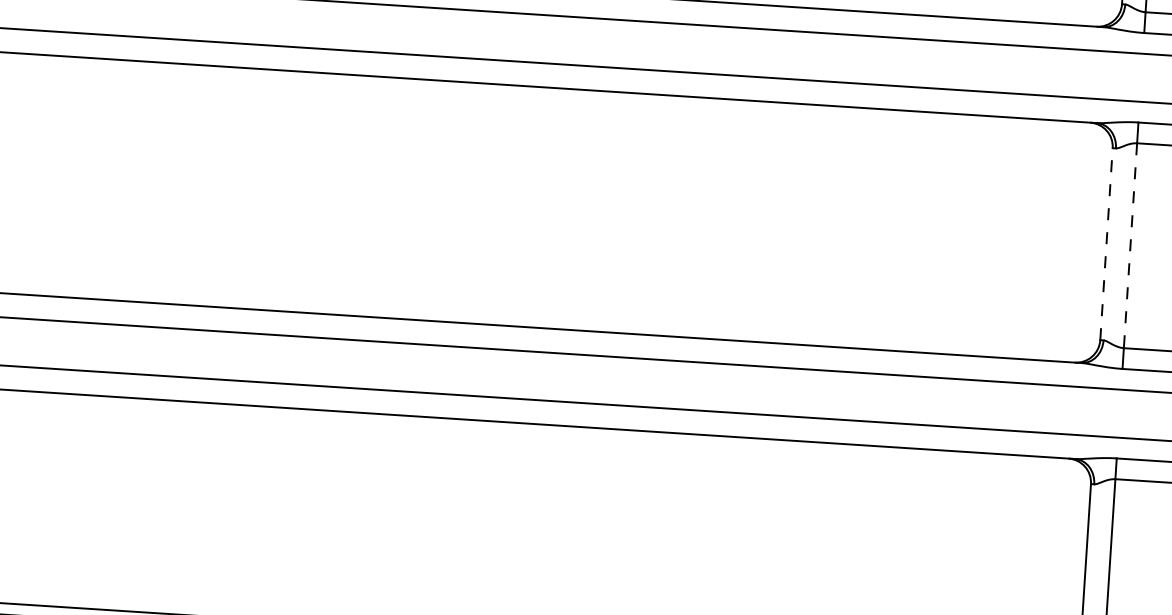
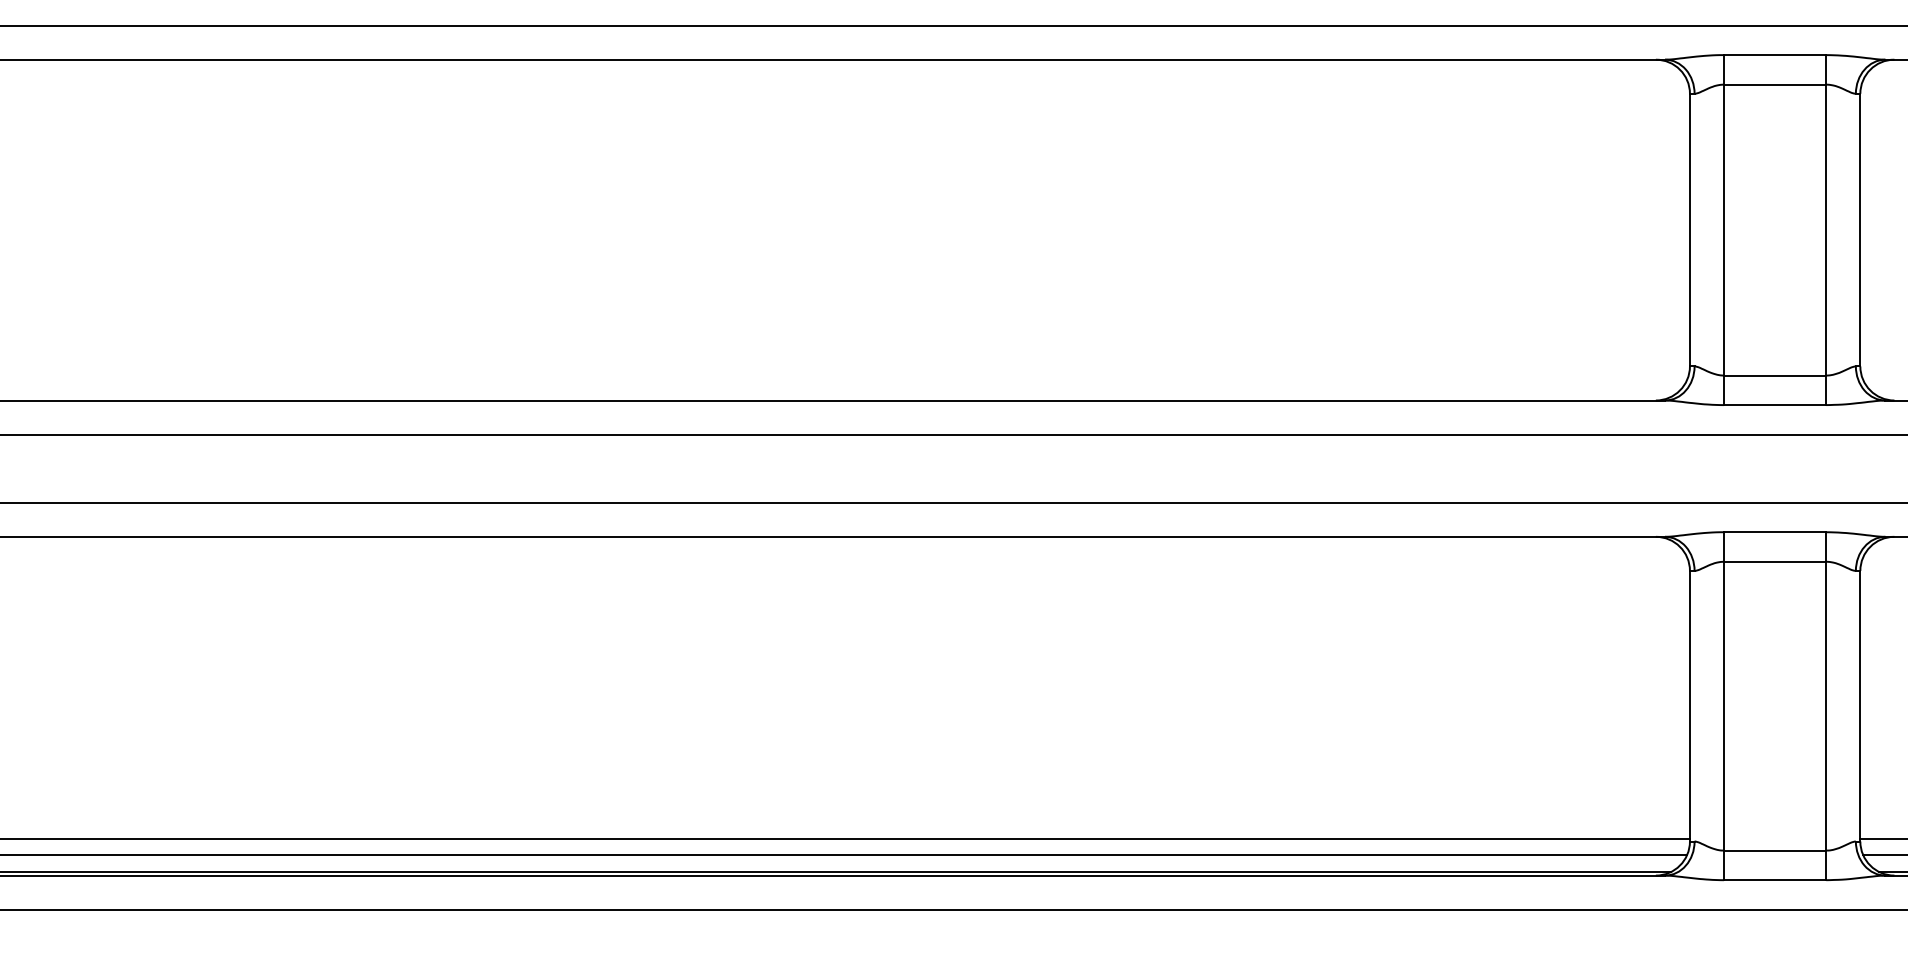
line: (1106, 243) -> (1689, 229), dashed -> solid
line: (1130, 246) -> (1724, 230), dashed -> solid

